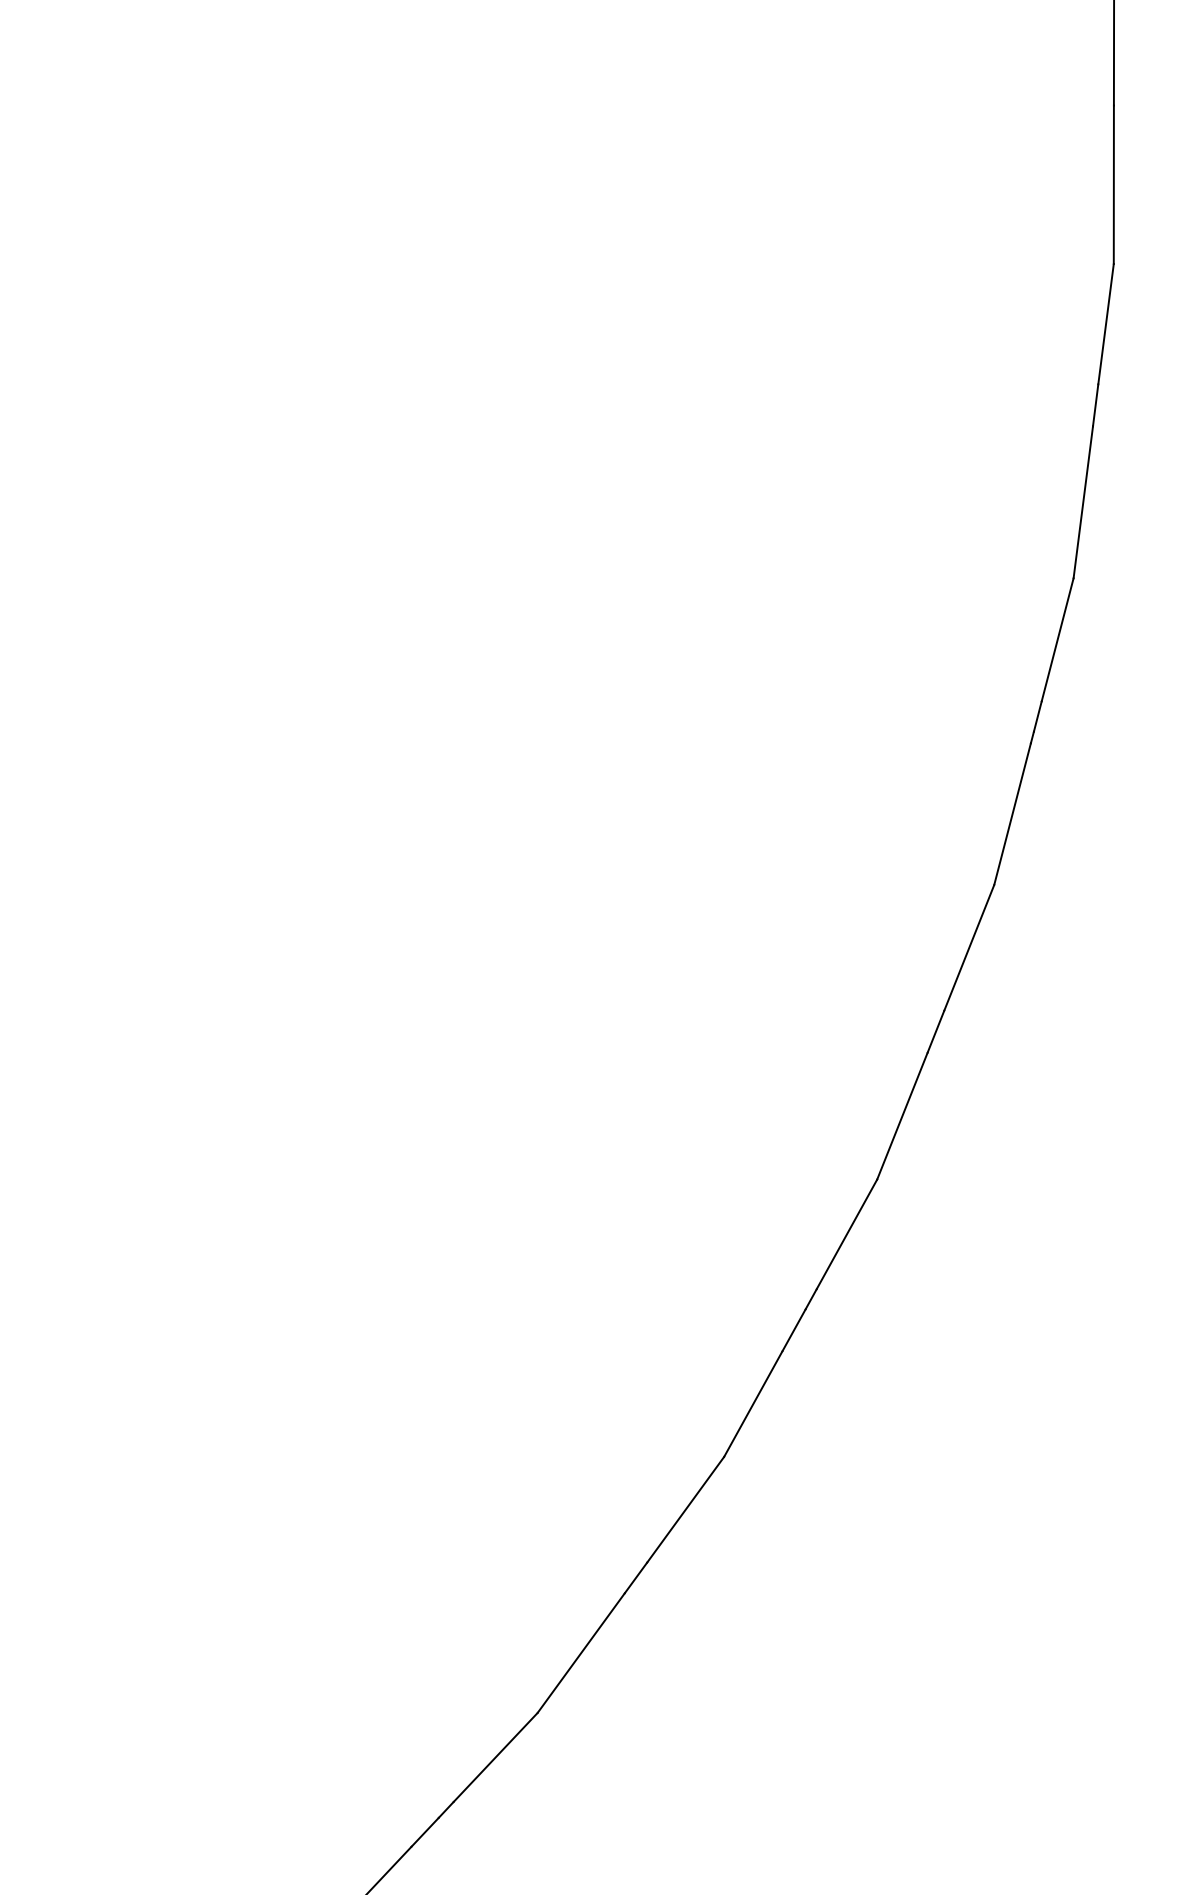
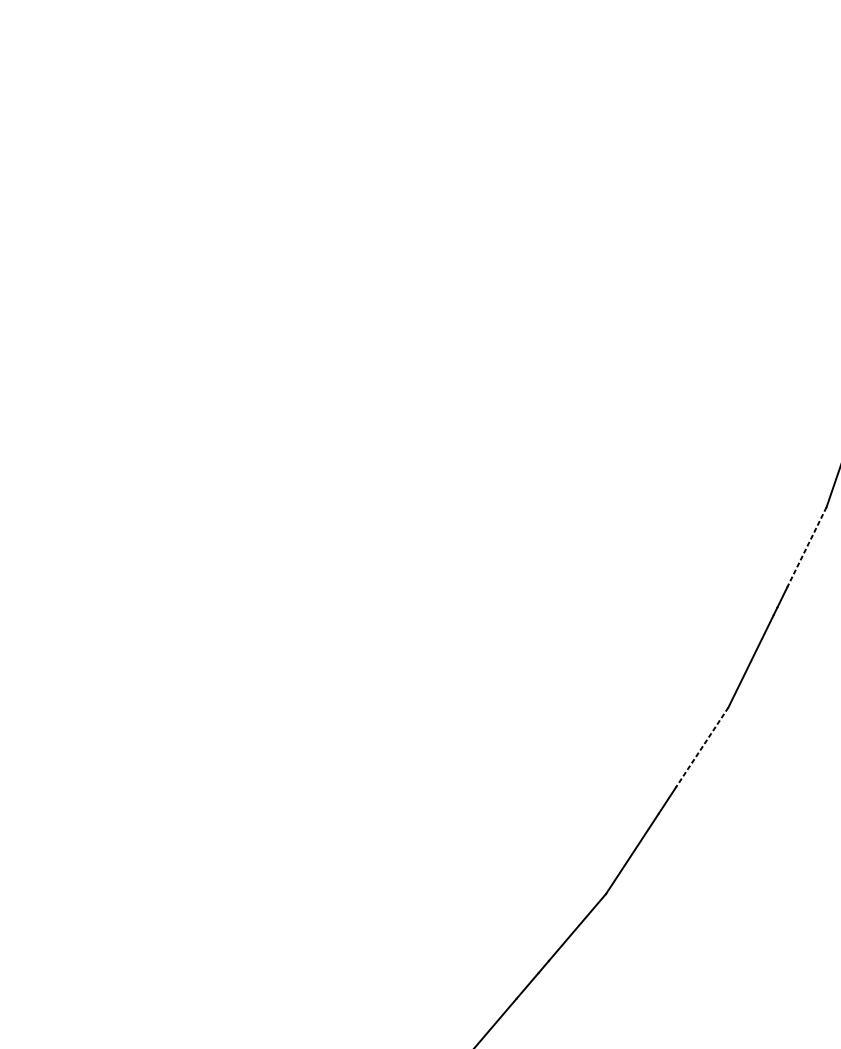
line: (1057, 639) -> (806, 547), solid -> dashed
line: (969, 947) -> (702, 747), solid -> dashed

